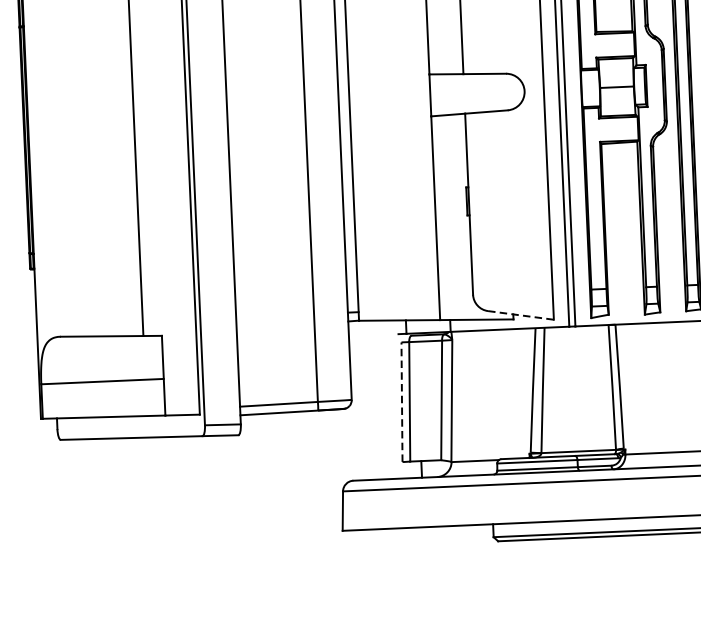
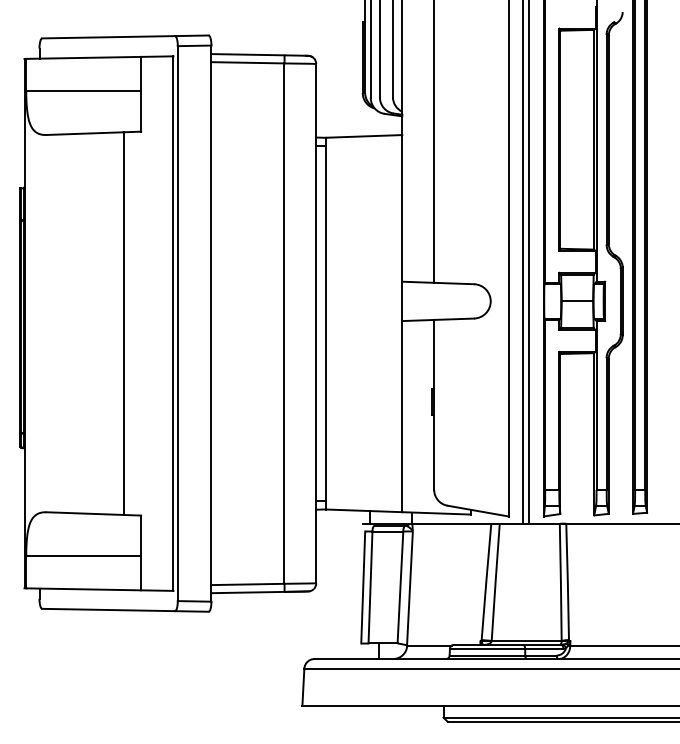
line: (521, 315) -> (478, 511), dashed -> solid
line: (402, 402) -> (363, 587), dashed -> solid

